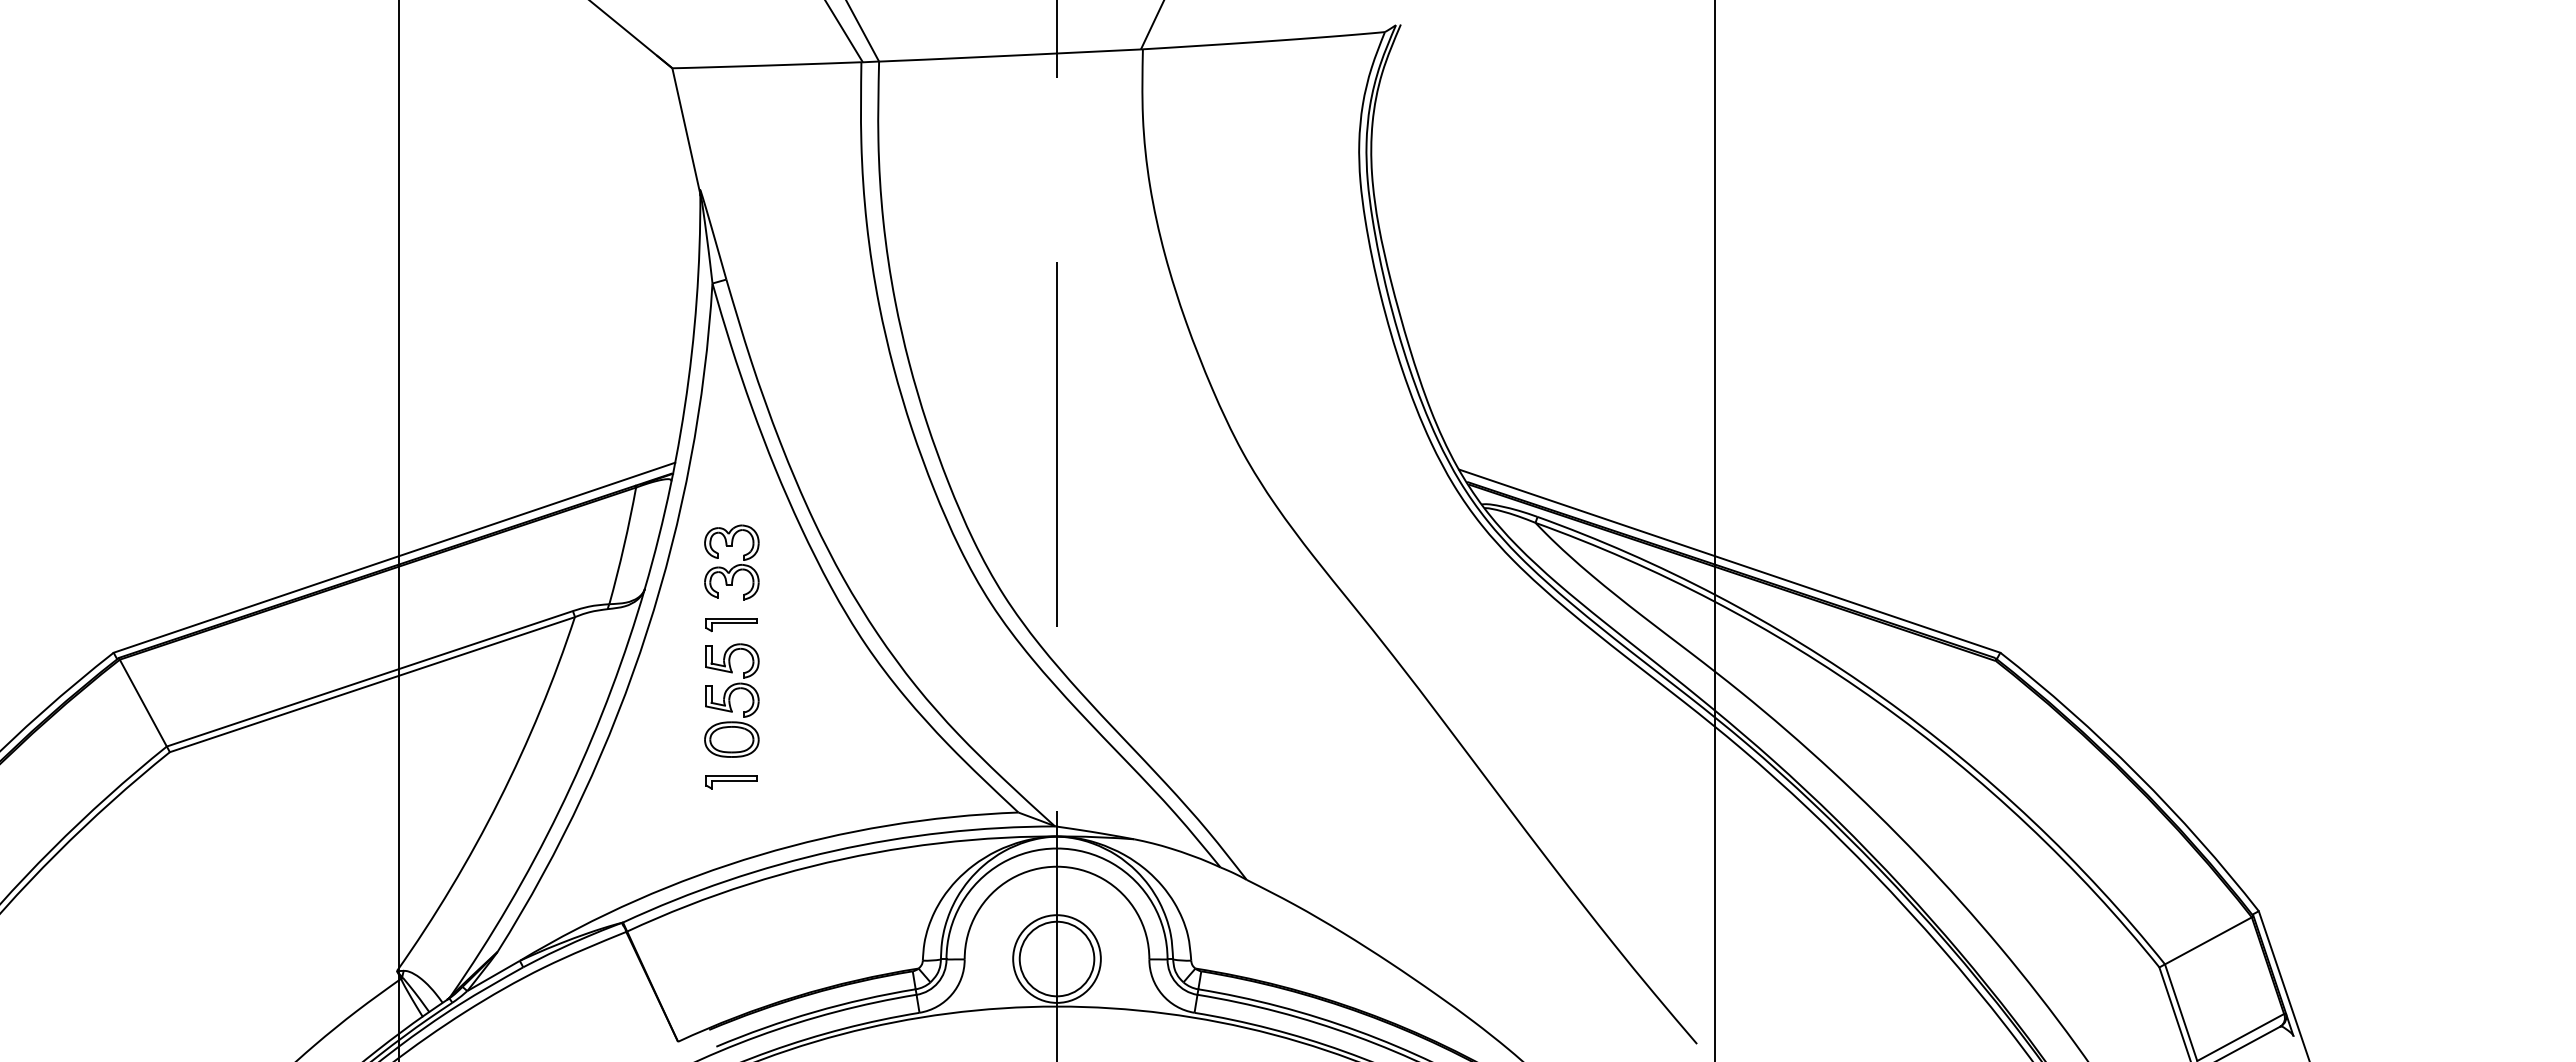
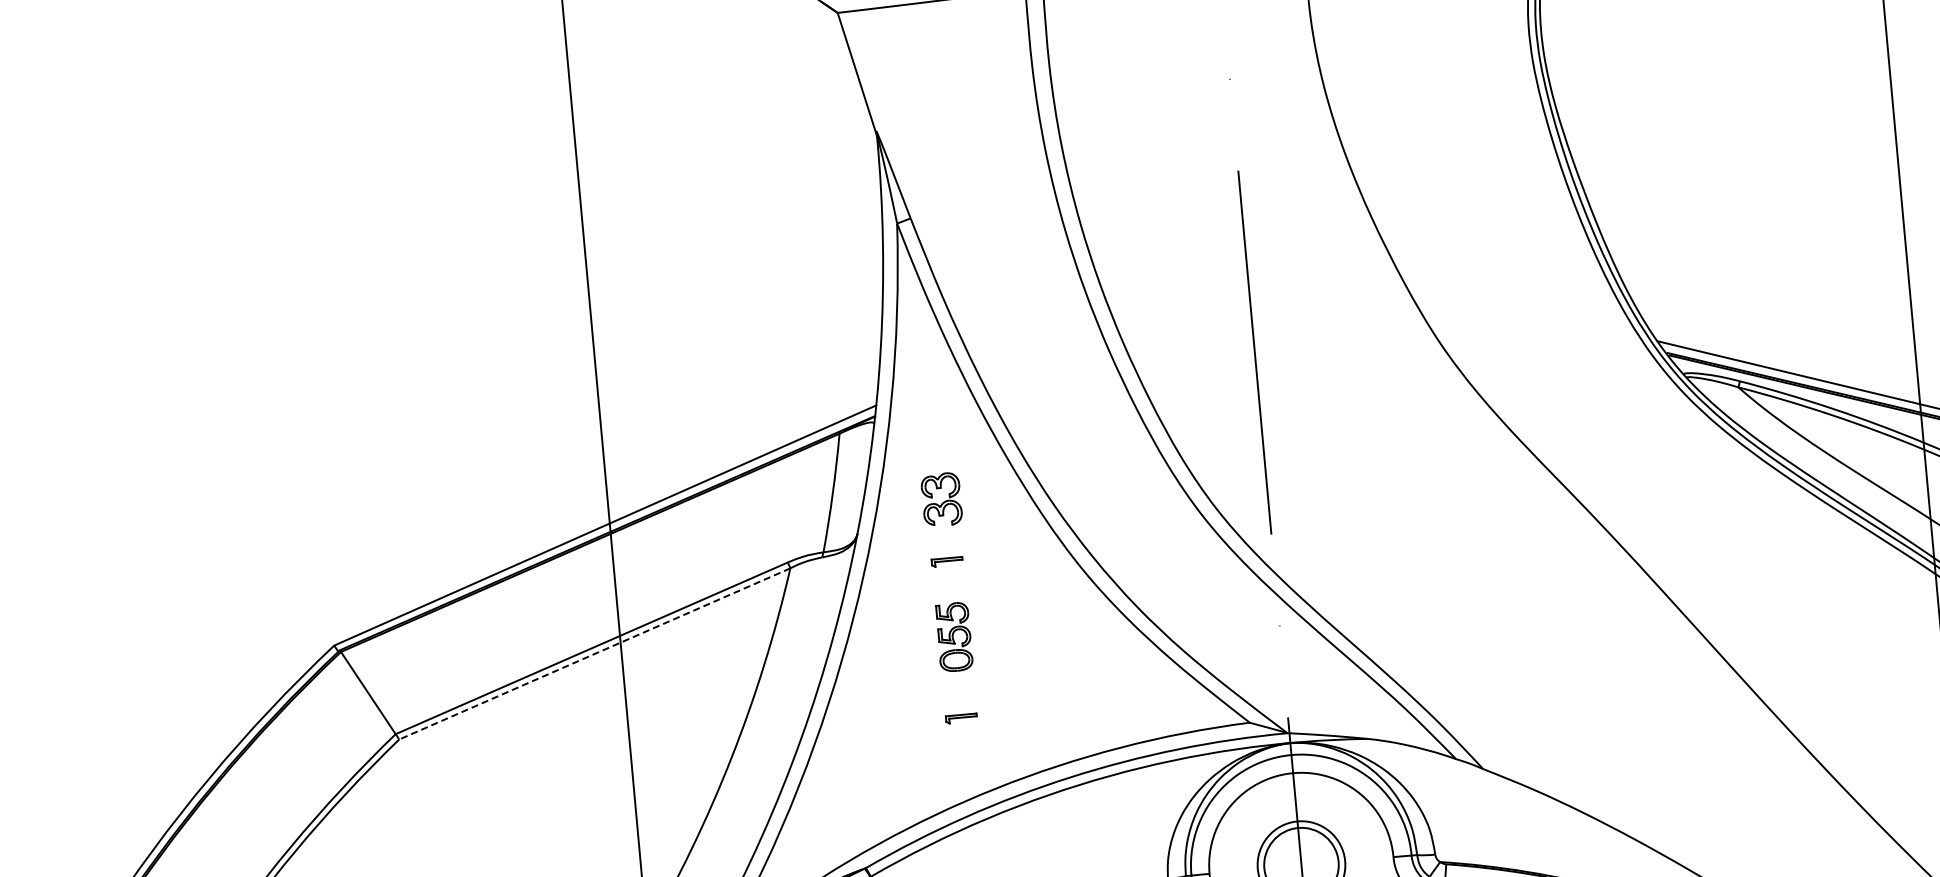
part: (731, 562) -> (941, 499), size x0.7
part: (731, 625) -> (947, 562), size x0.6
line: (372, 684) -> (594, 653), solid -> dashed
part: (731, 700) -> (953, 637), size x0.6
part: (731, 782) -> (961, 718), size x0.6

